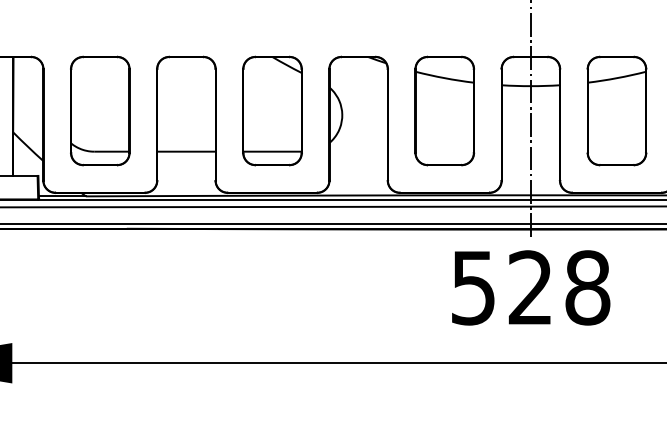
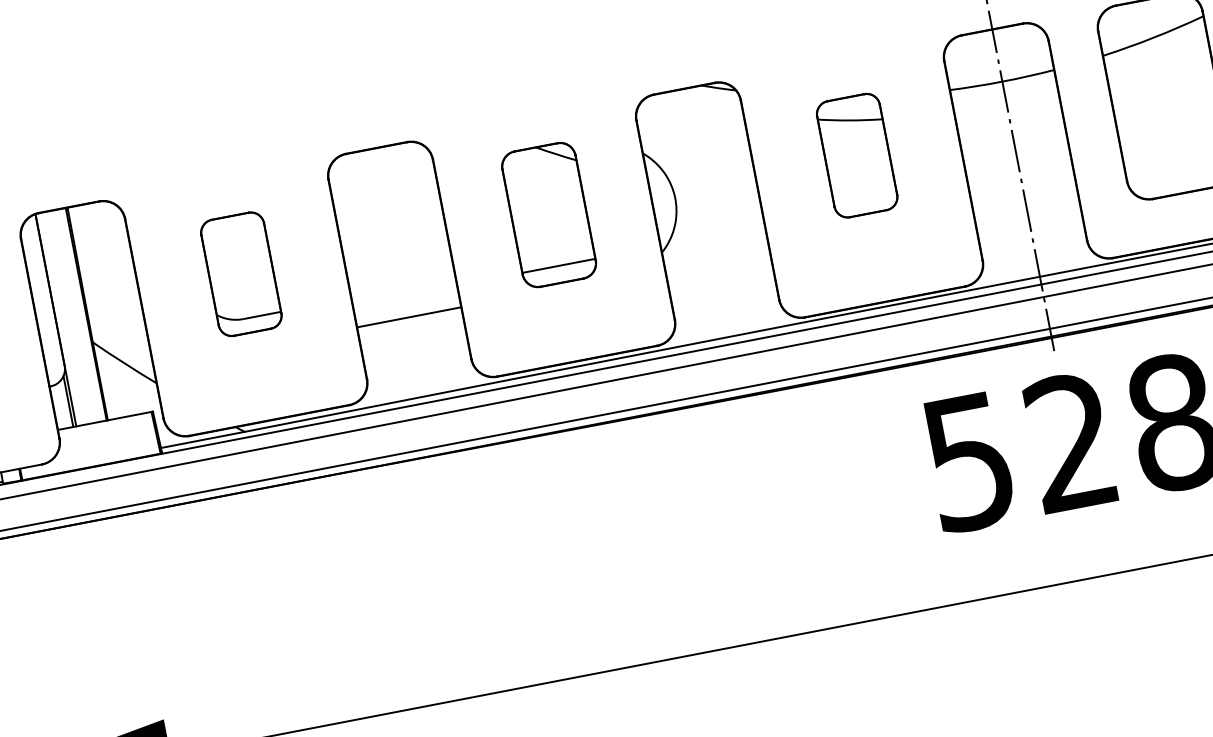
part: (100, 110) -> (241, 273), size x0.6
part: (272, 110) -> (548, 214), size x0.7
part: (444, 110) -> (856, 154), size x0.6

